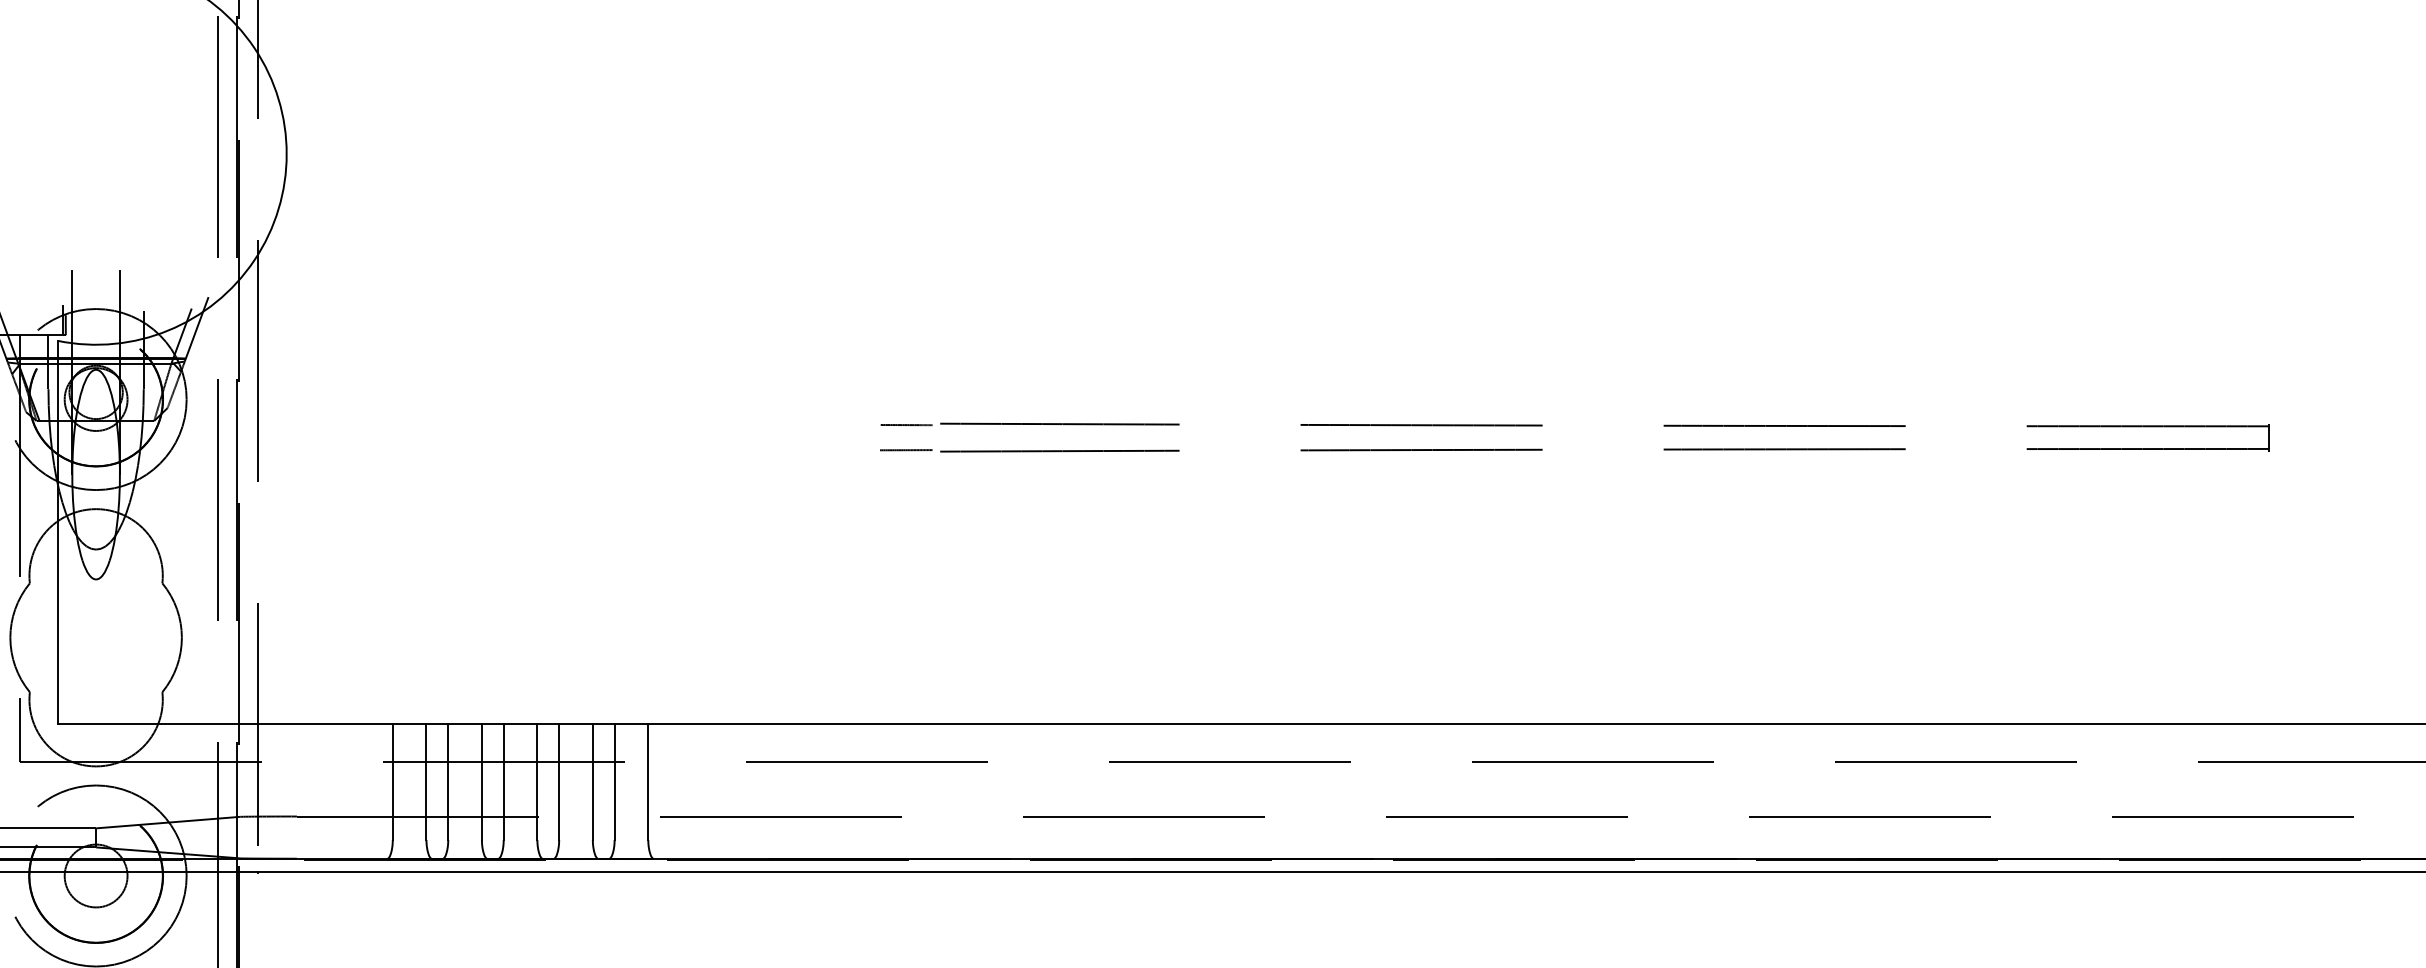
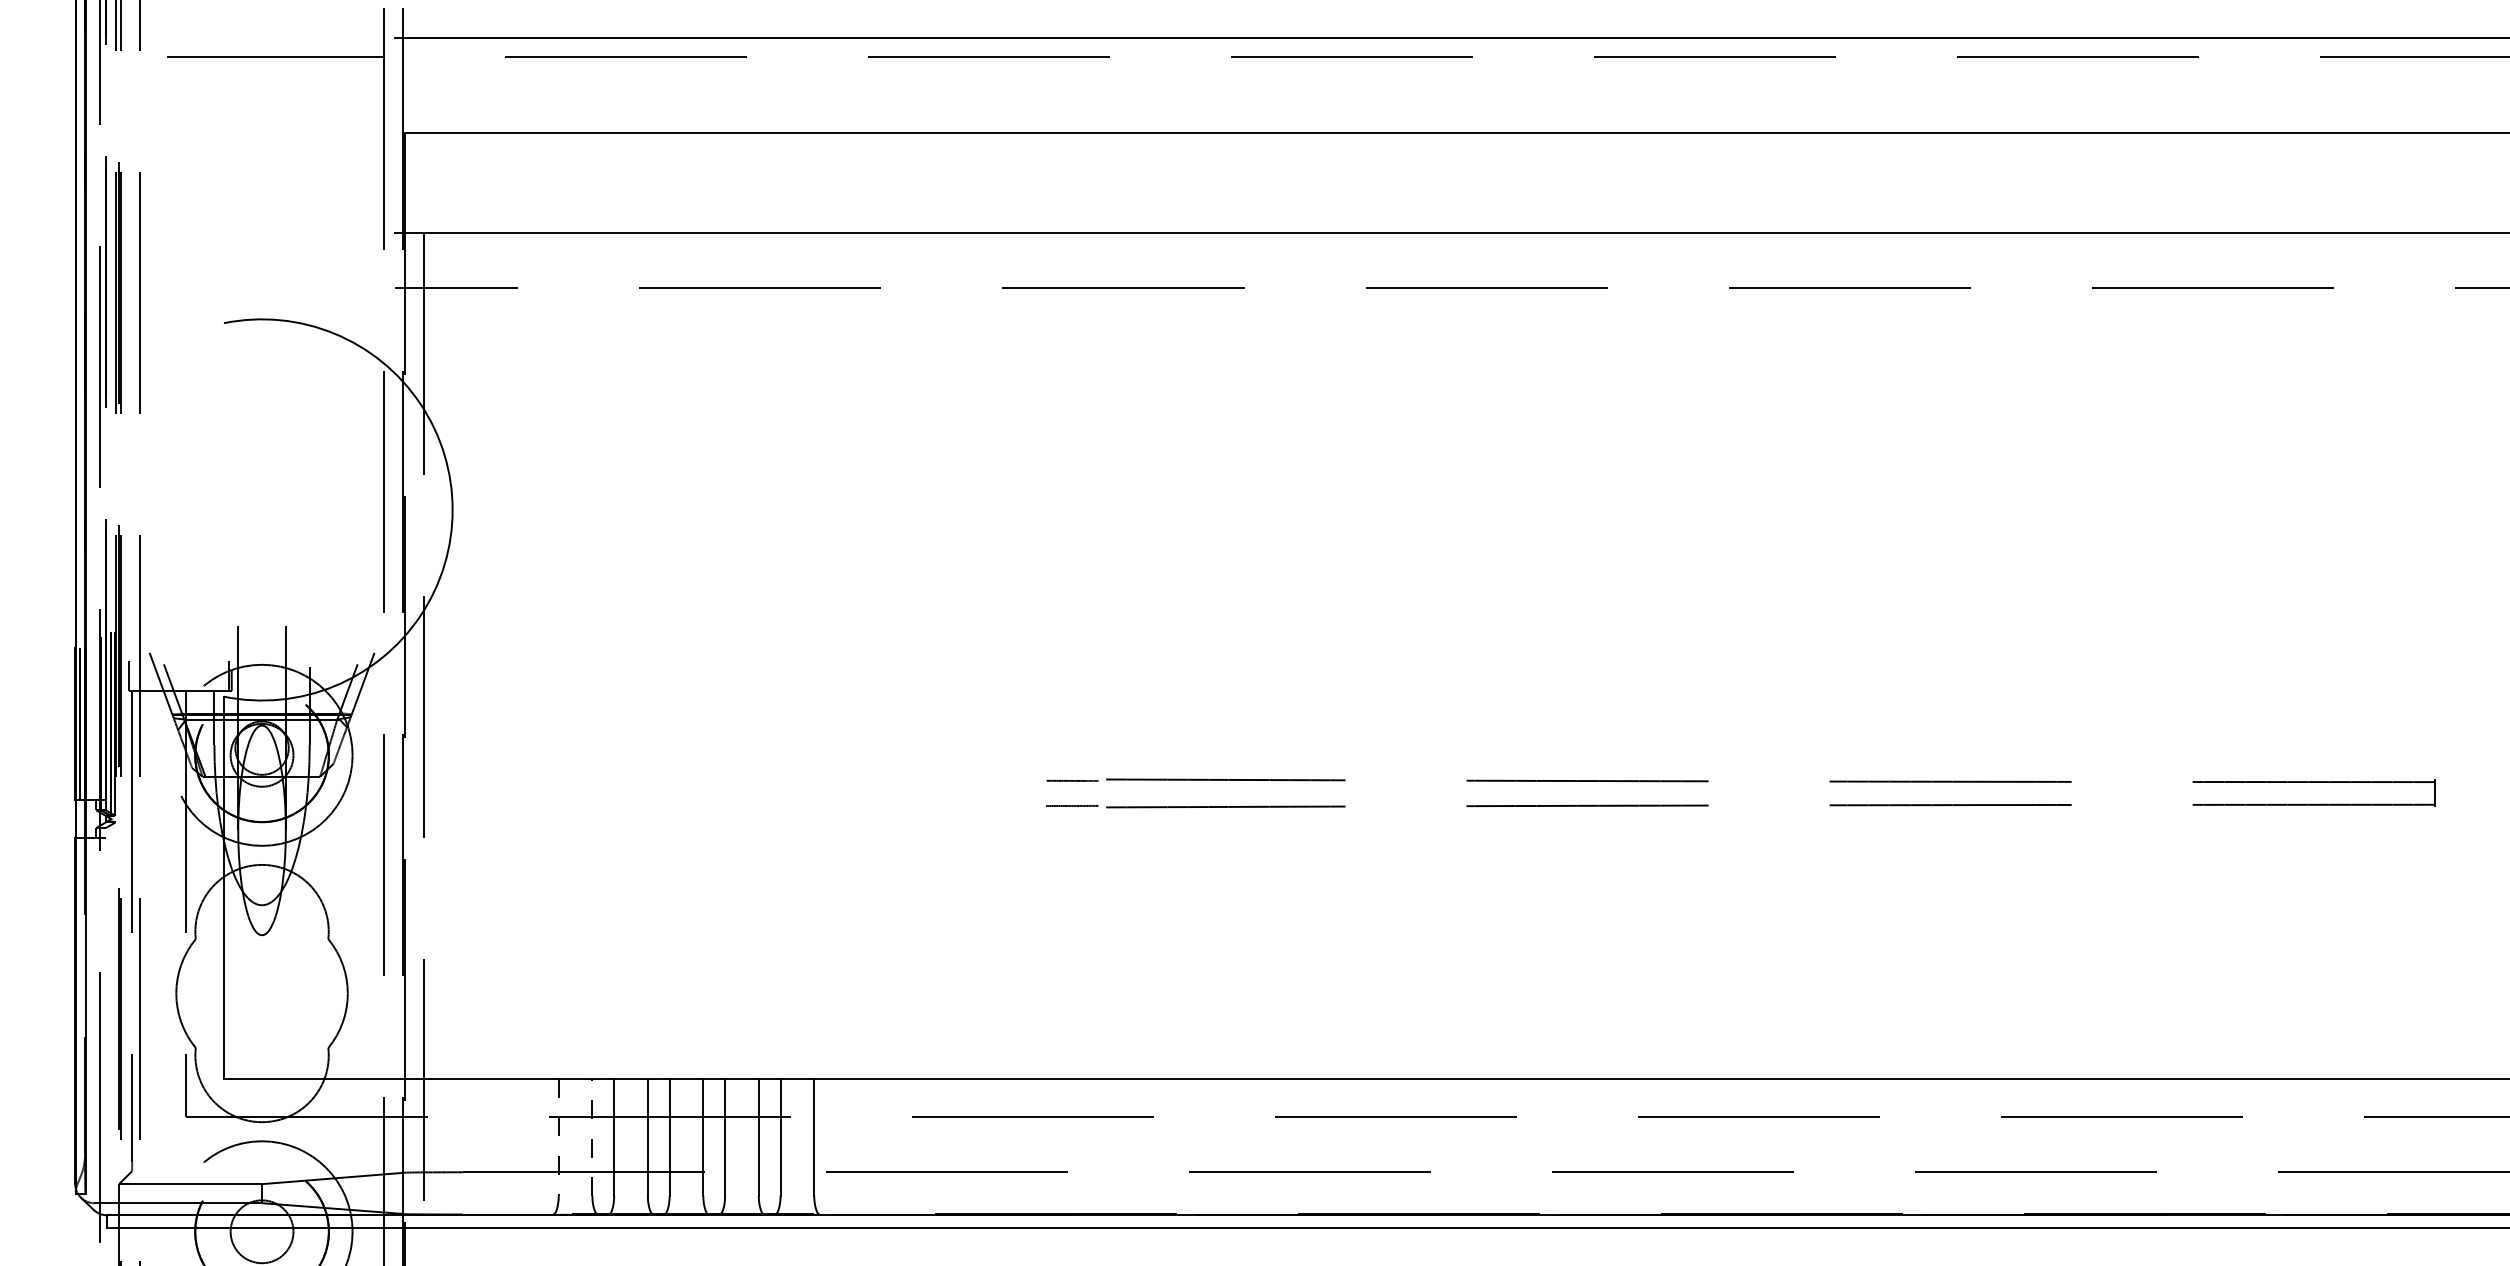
line: (426, 781) -> (592, 1137), solid -> dashed
line: (392, 782) -> (558, 1138), solid -> dashed

